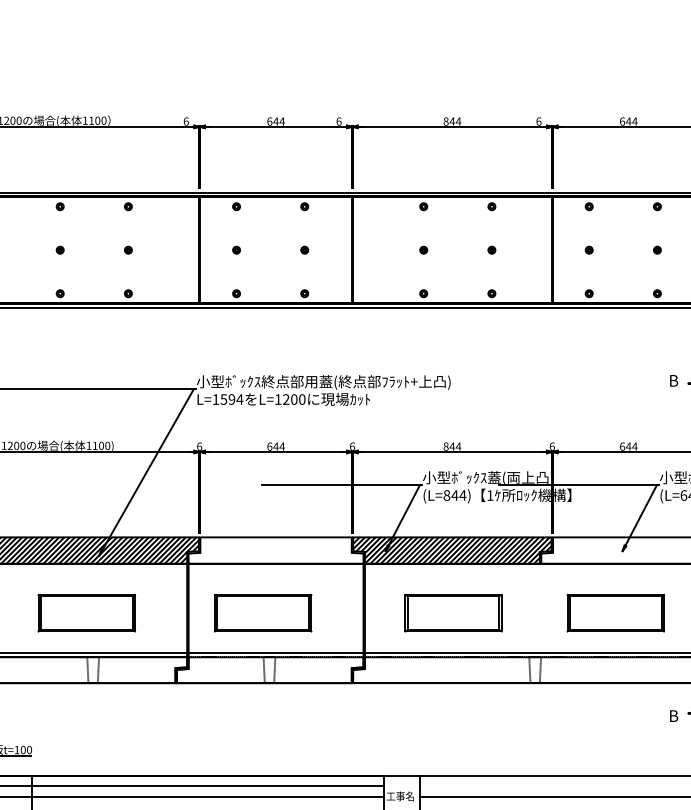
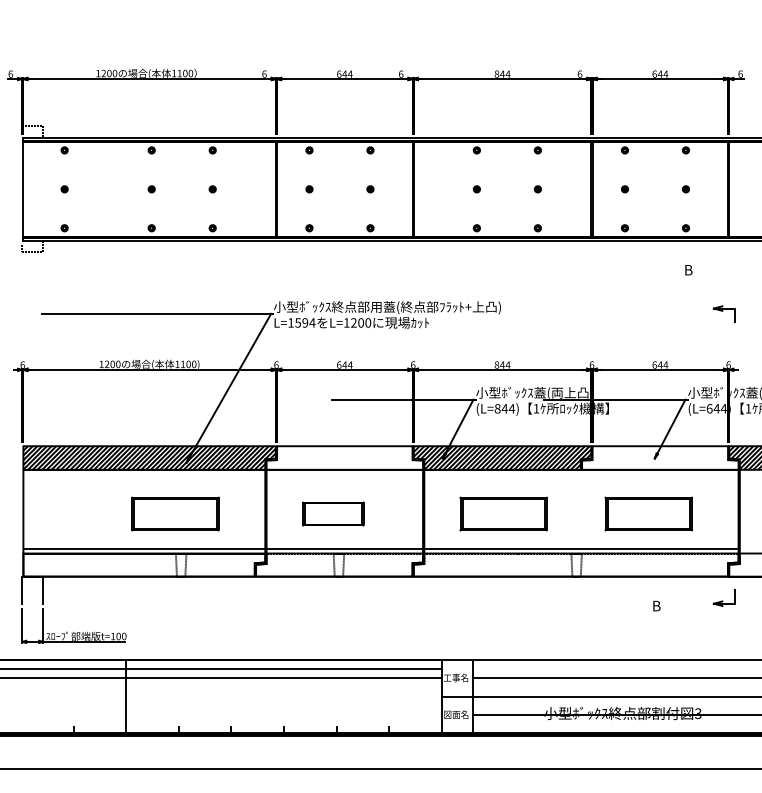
text: (673, 381) -> (688, 270), moved
part: (263, 612) -> (333, 513), size x0.7
text: (673, 715) -> (656, 605), moved

